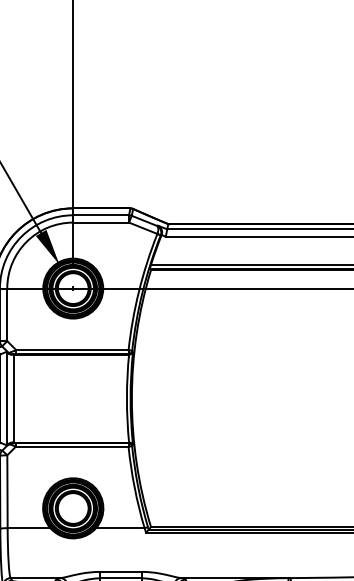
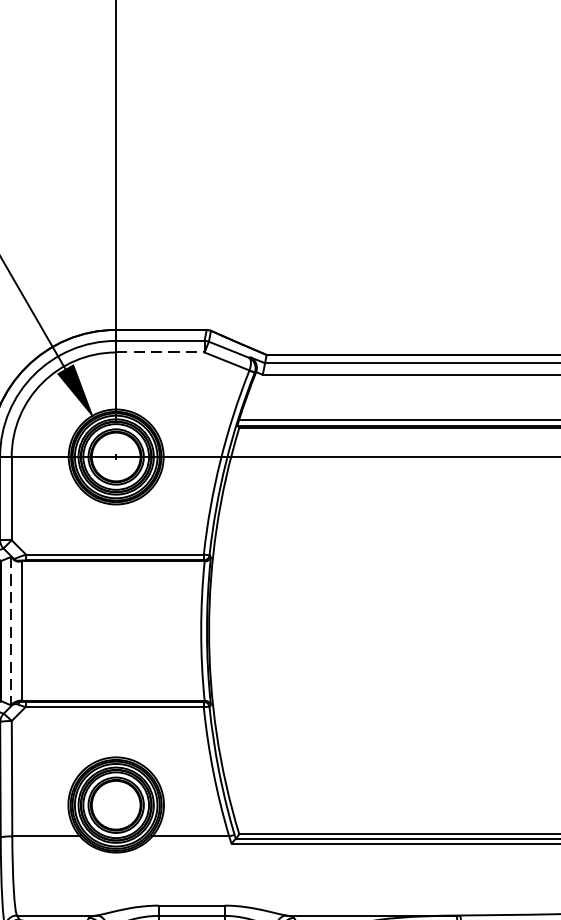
line: (101, 222) -> (160, 352), solid -> dashed
line: (6, 398) -> (10, 631), solid -> dashed

